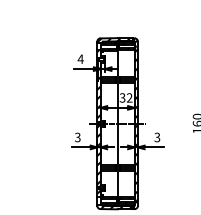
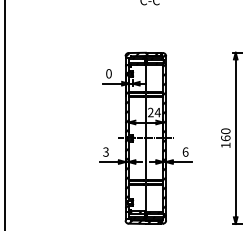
text: (80, 58) -> (108, 73), 4 -> 0
text: (126, 97) -> (154, 112), 32 -> 24
text: (157, 136) -> (185, 151), 3 -> 6

